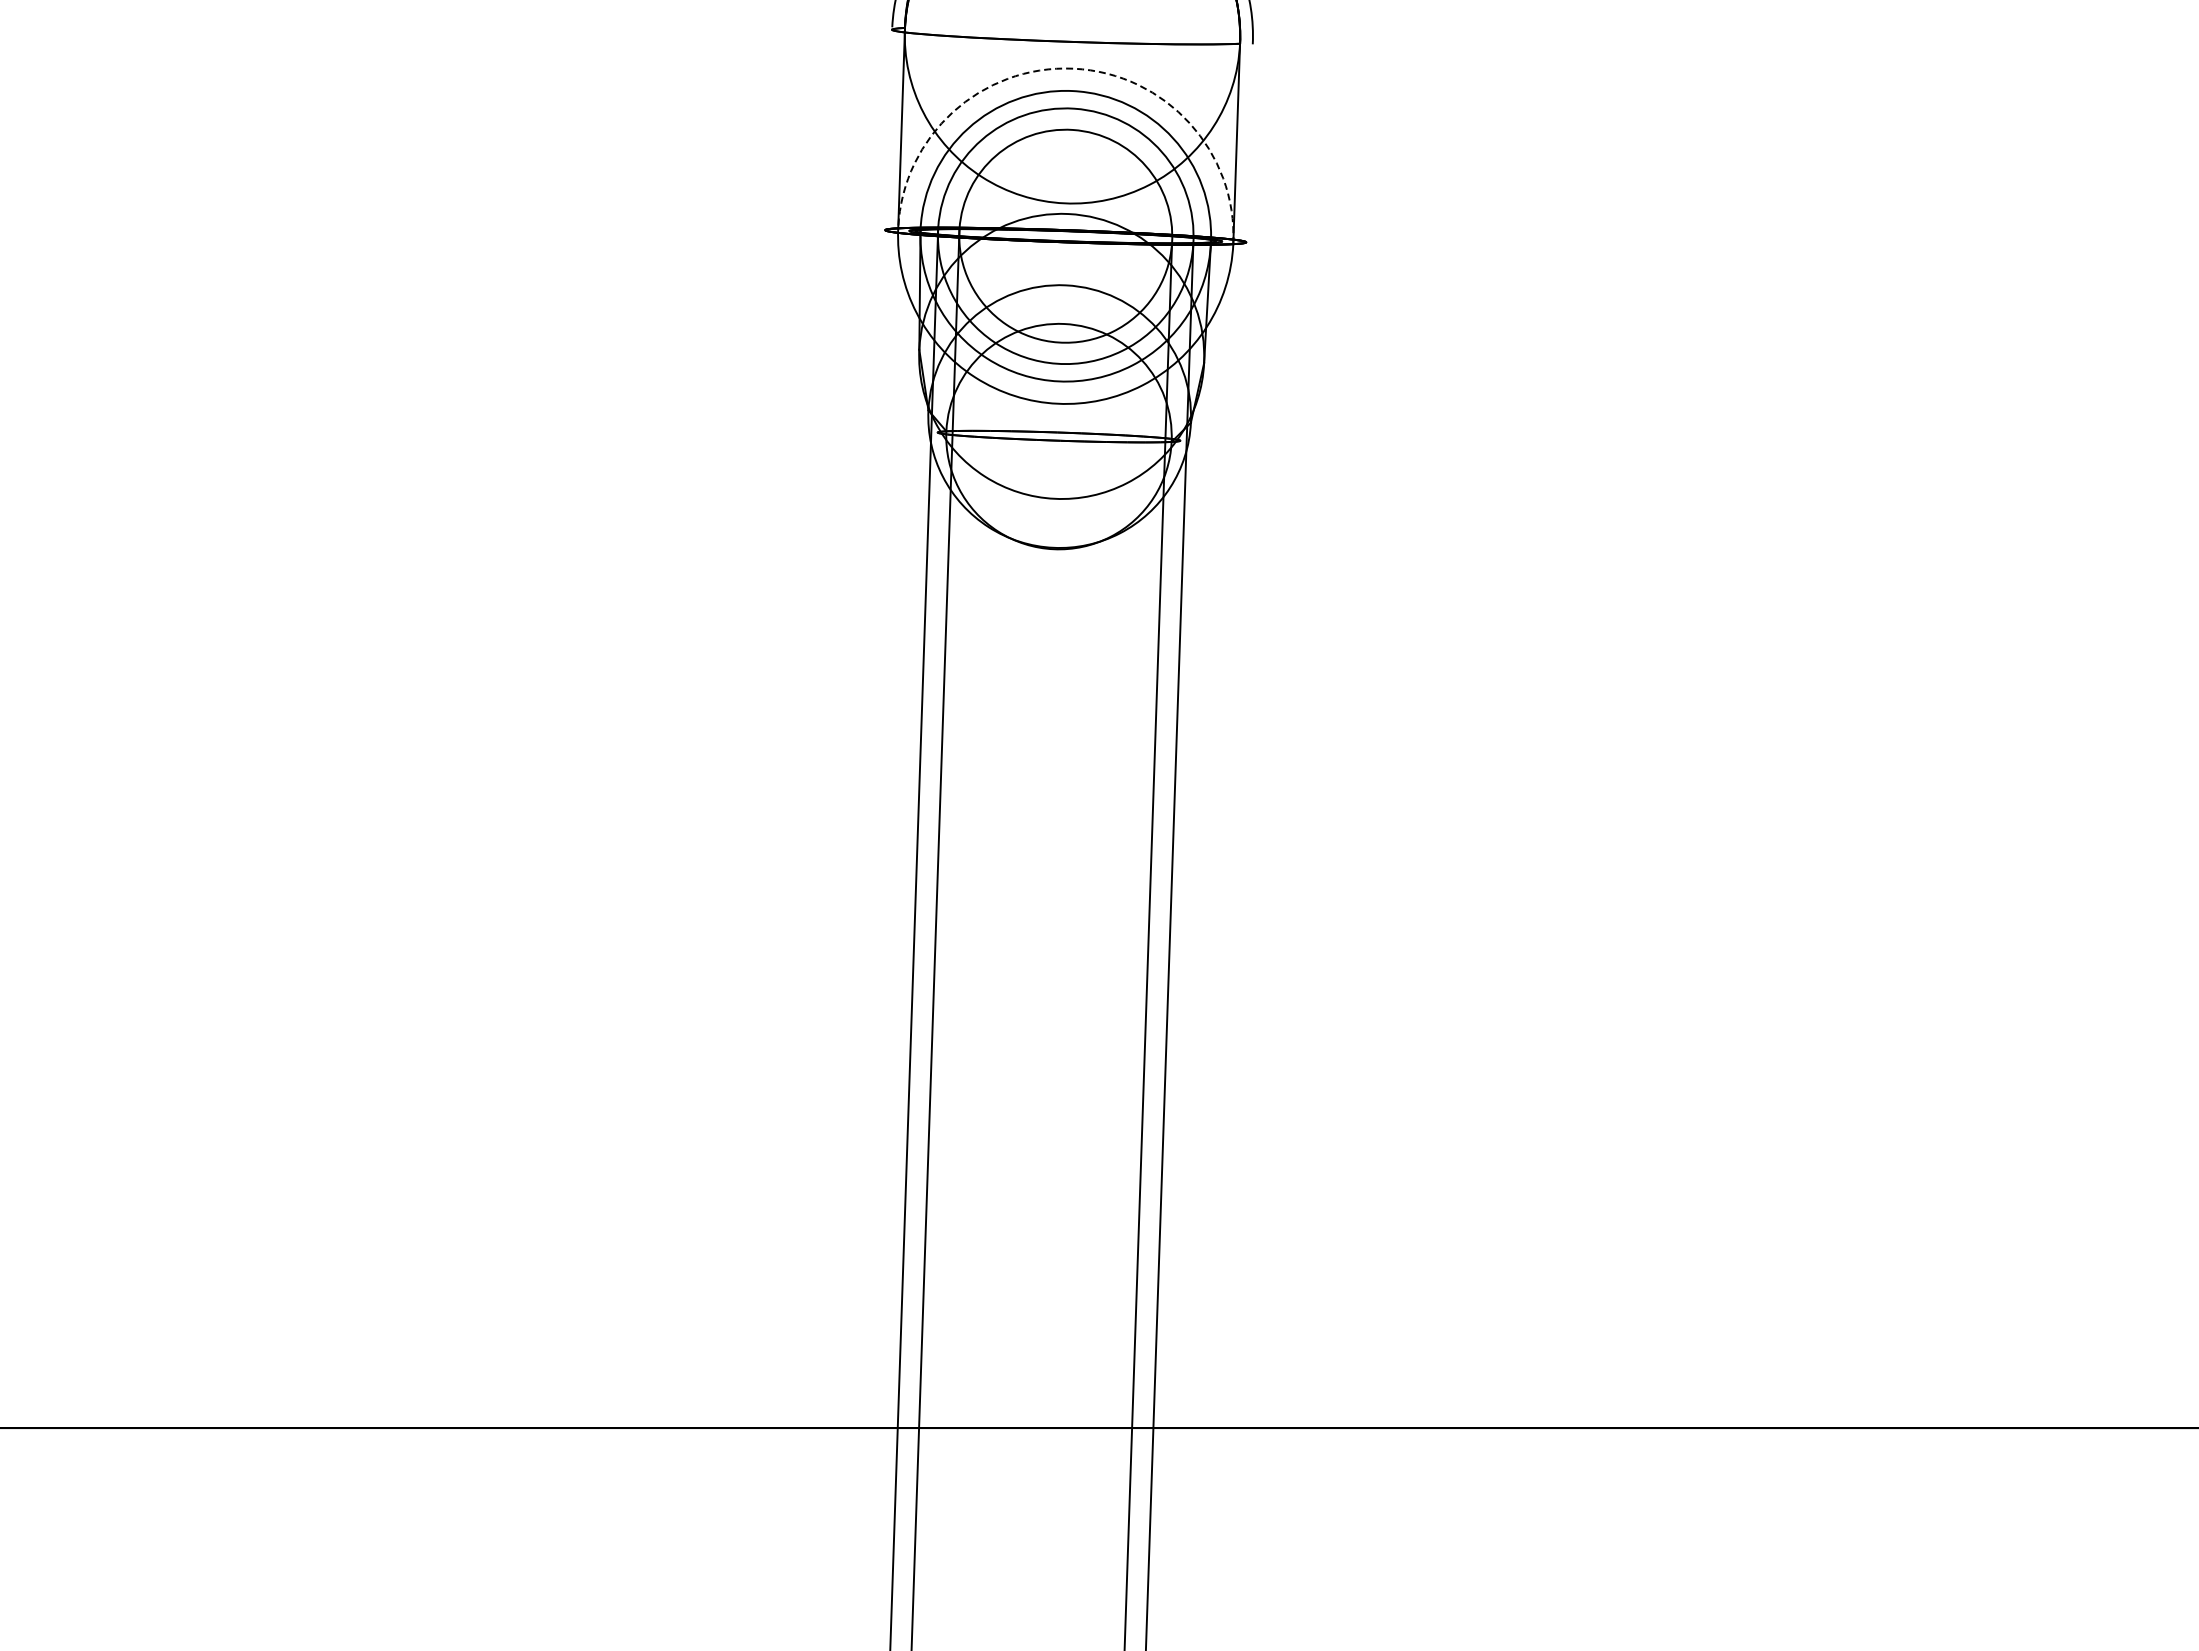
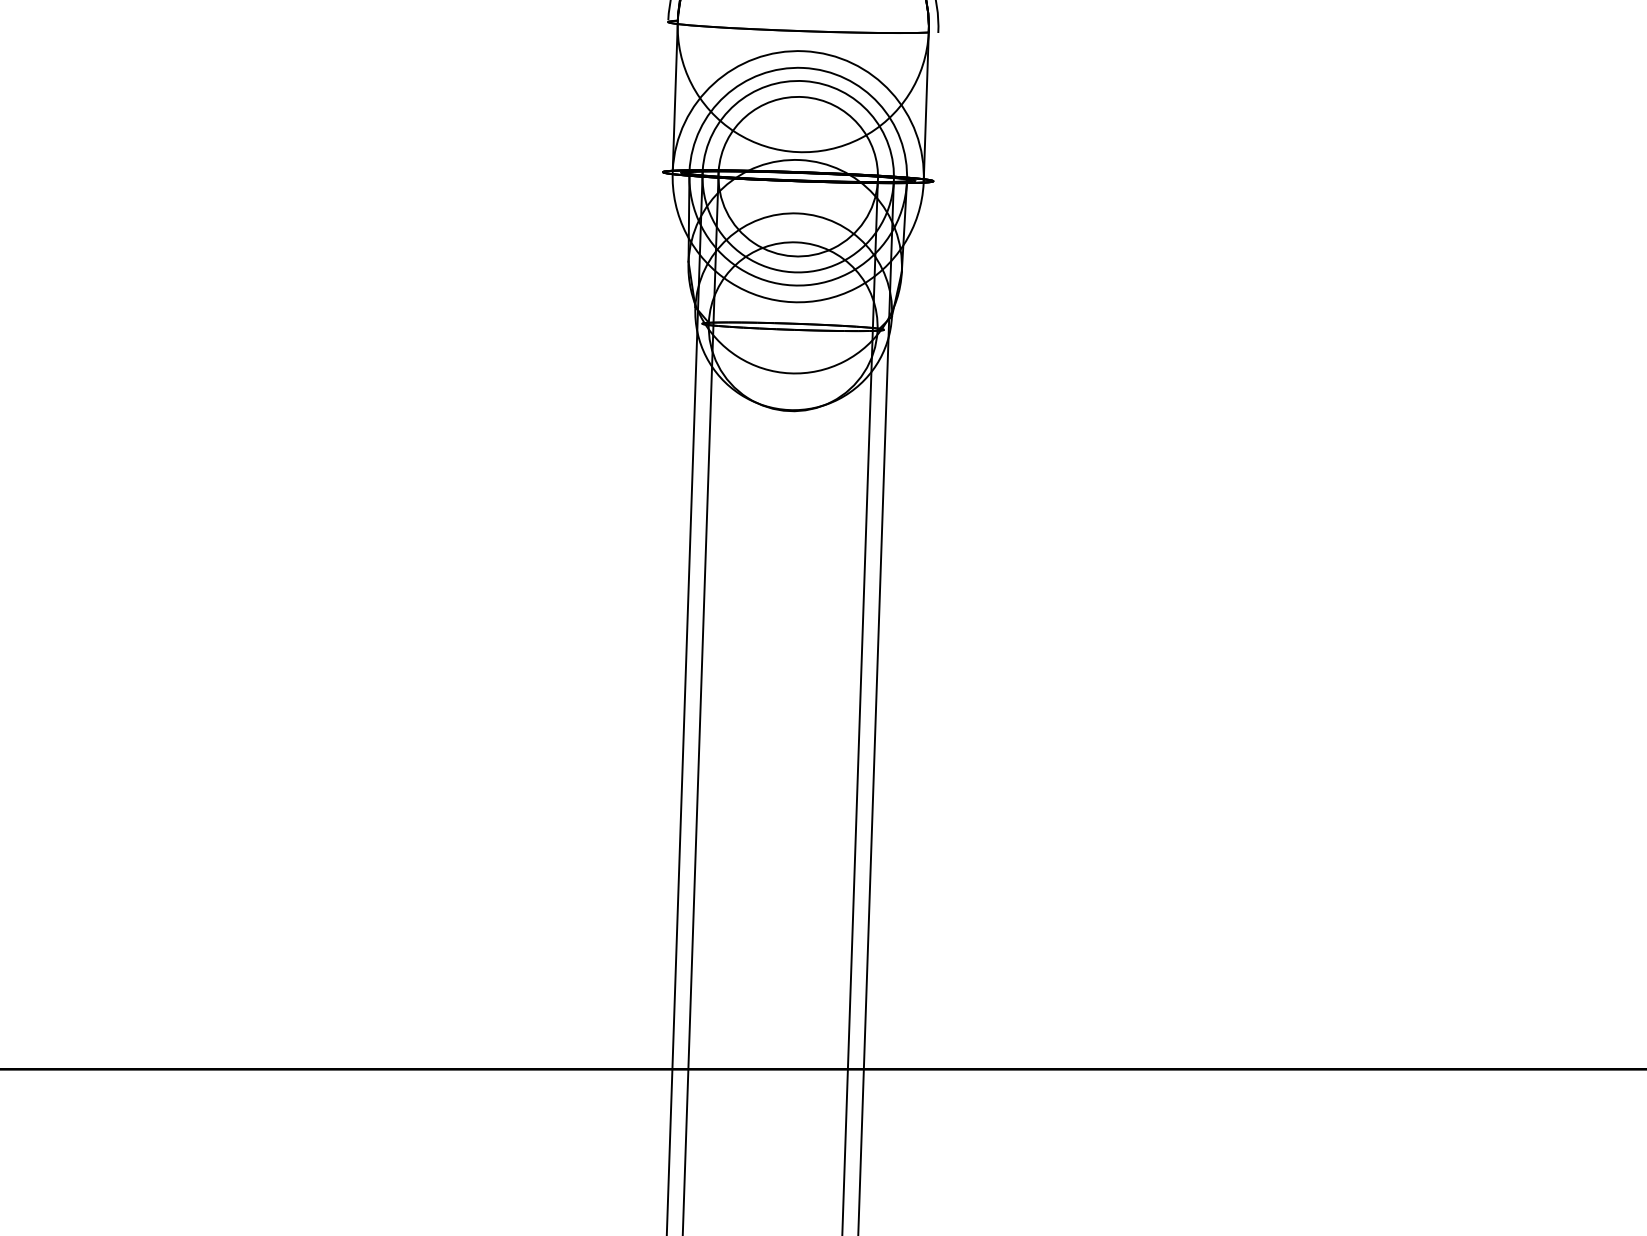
arc: (1073, 68) -> (804, 51), dashed -> solid

